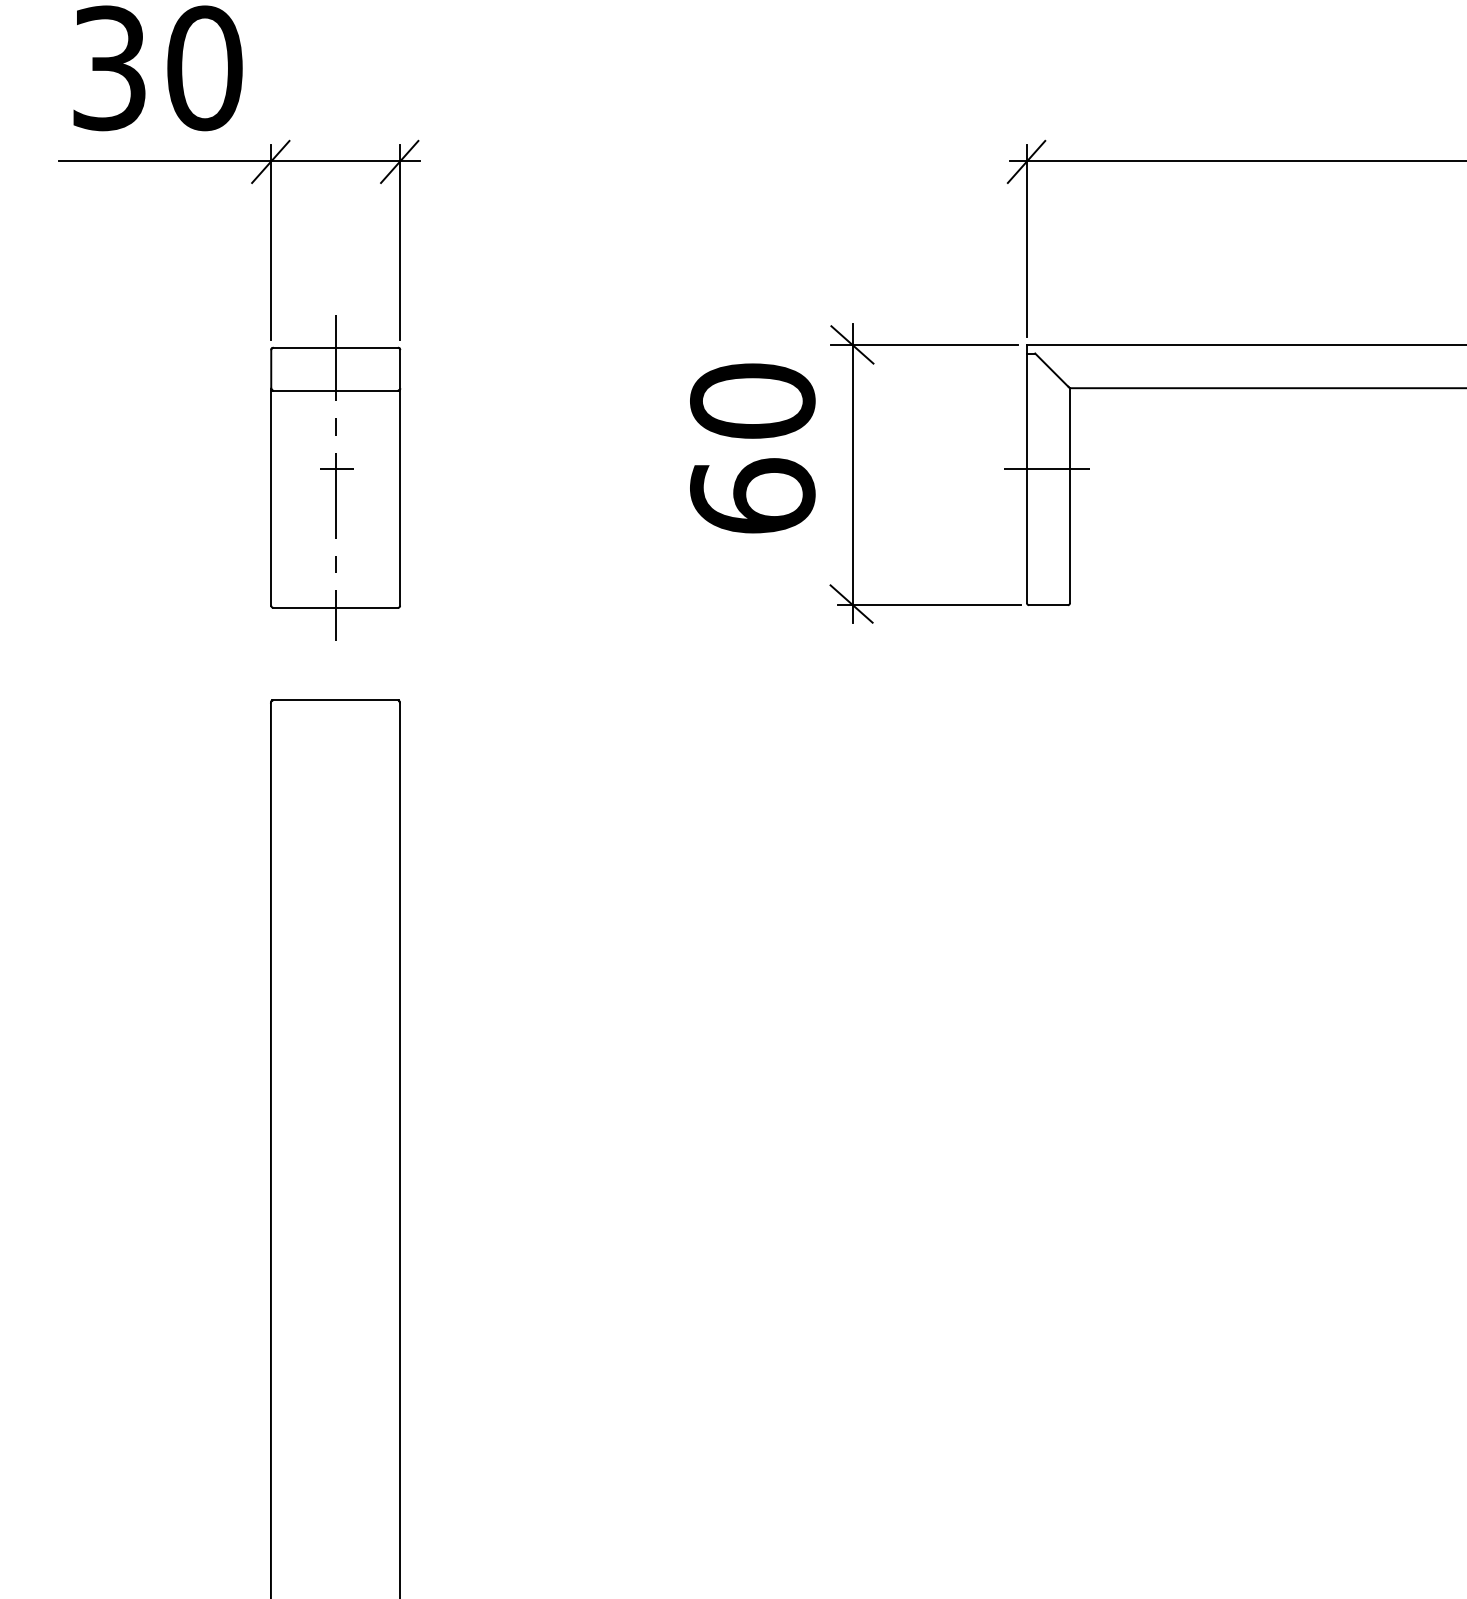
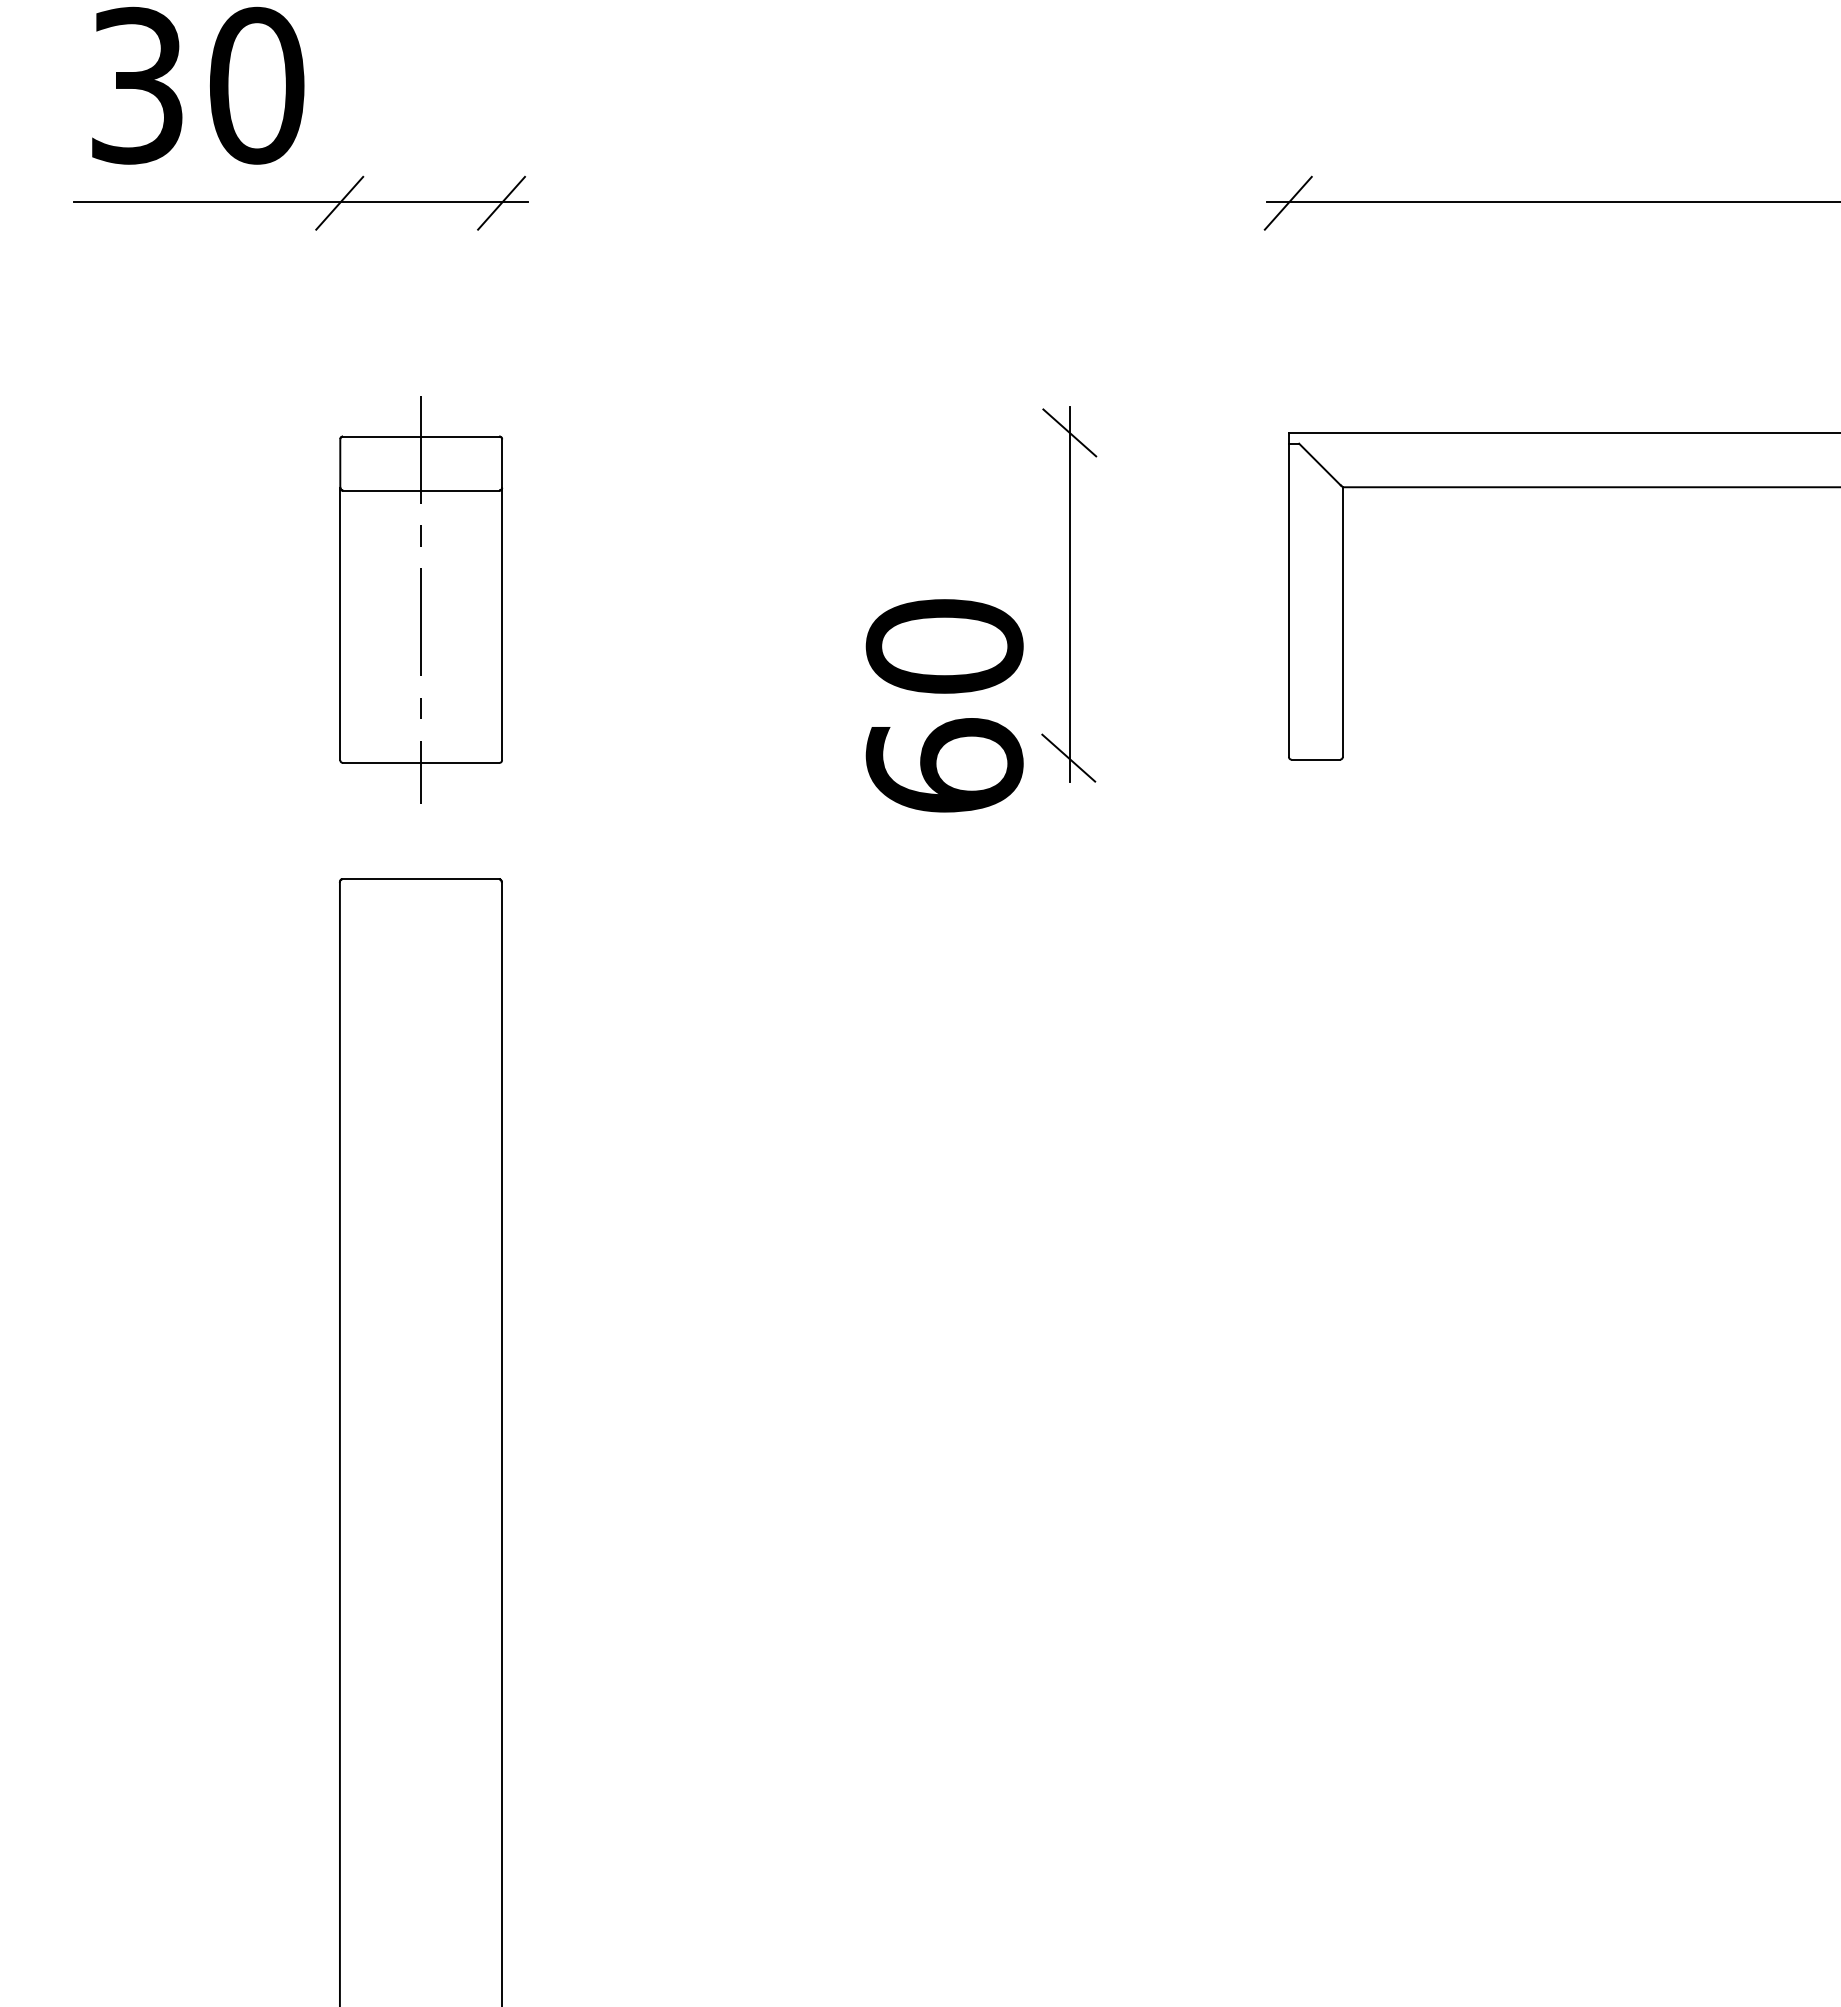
line: (1026, 240) -> (1288, 301), removed
line: (271, 241) -> (340, 303), removed
line: (400, 241) -> (502, 303), removed
line: (924, 345) -> (1160, 433), removed
text: (752, 448) -> (944, 705), moved
line: (336, 469) -> (422, 589), removed
line: (1048, 469) -> (1316, 589), removed
line: (928, 605) -> (1165, 759), removed

